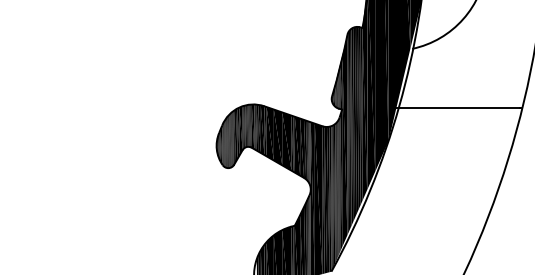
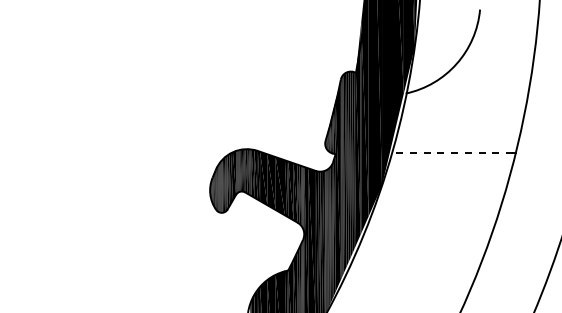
line: (458, 107) -> (451, 152), solid -> dashed

